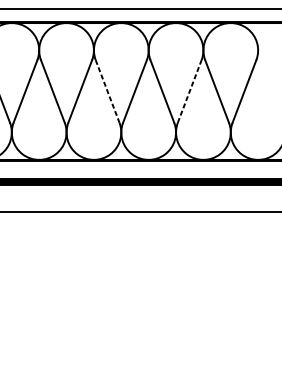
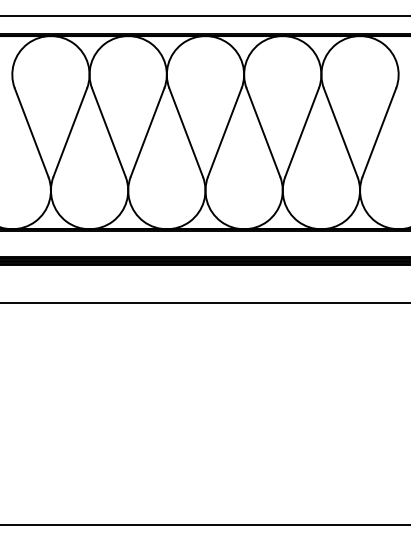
line: (190, 91) -> (302, 132), dashed -> solid
line: (107, 92) -> (186, 133), dashed -> solid

